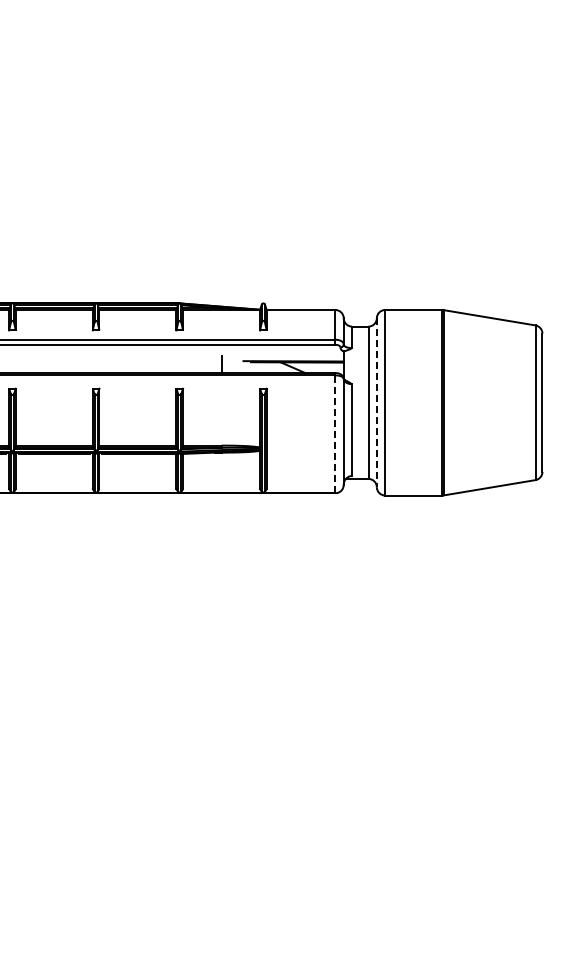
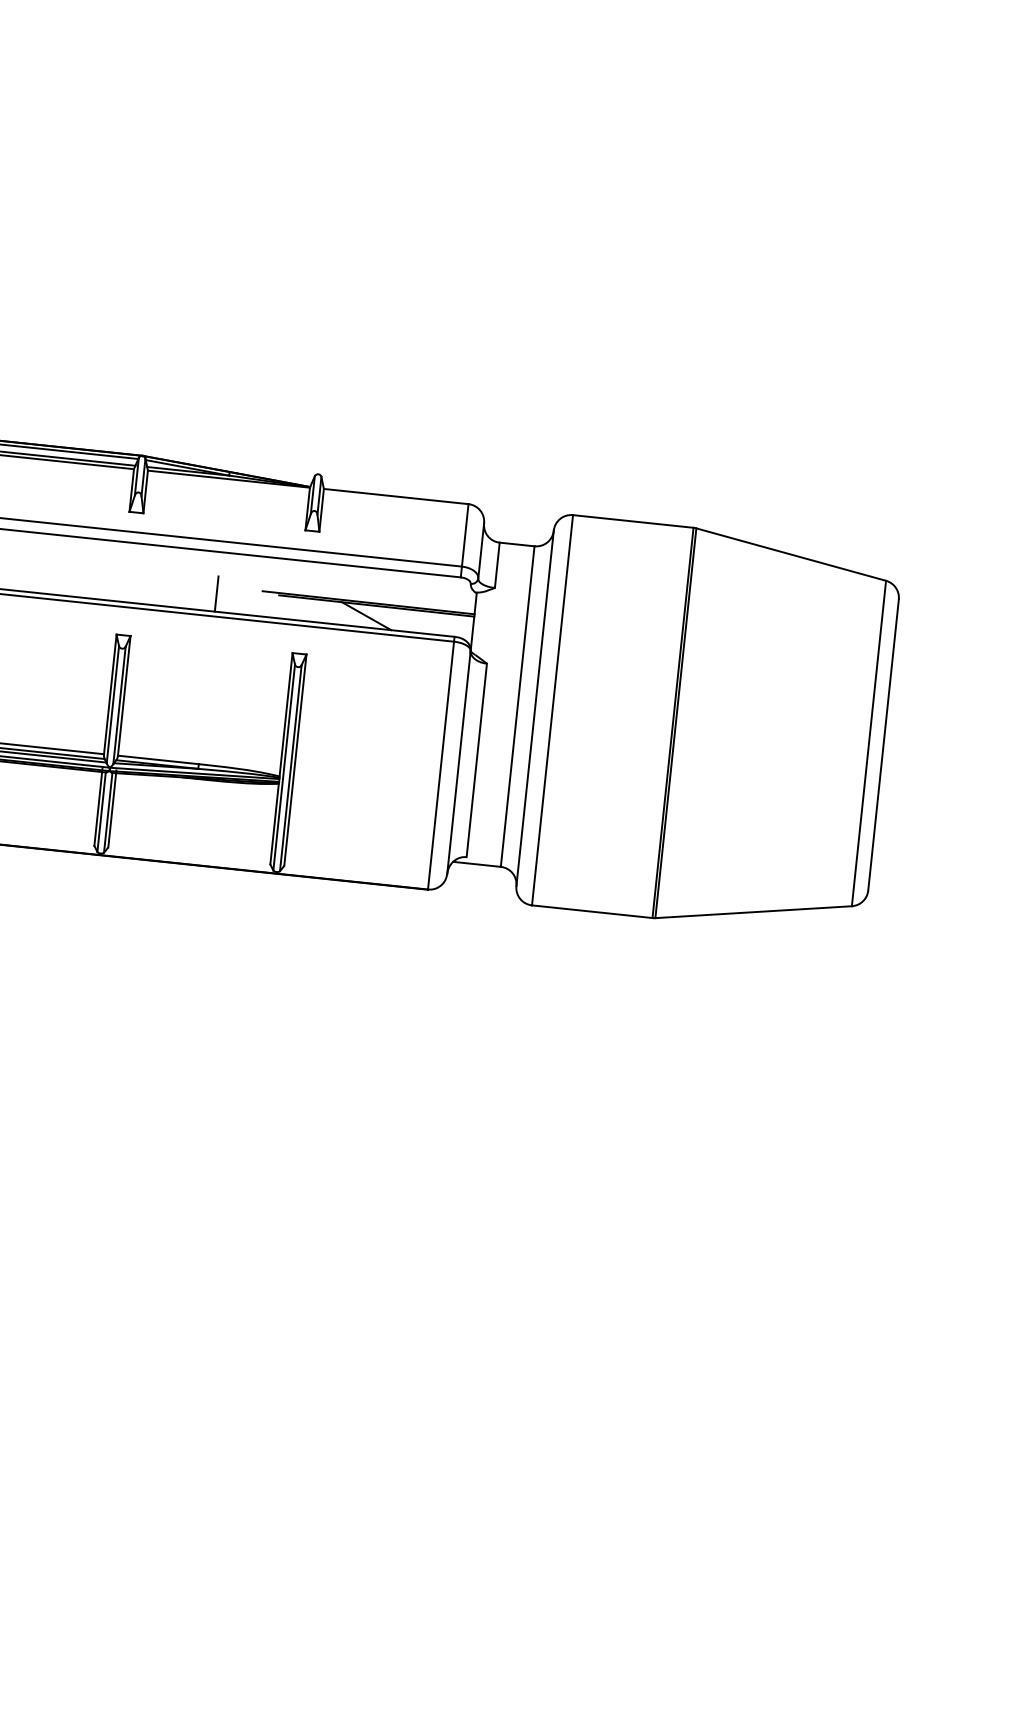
line: (376, 403) -> (534, 709), dashed -> solid
line: (335, 434) -> (441, 766), dashed -> solid

